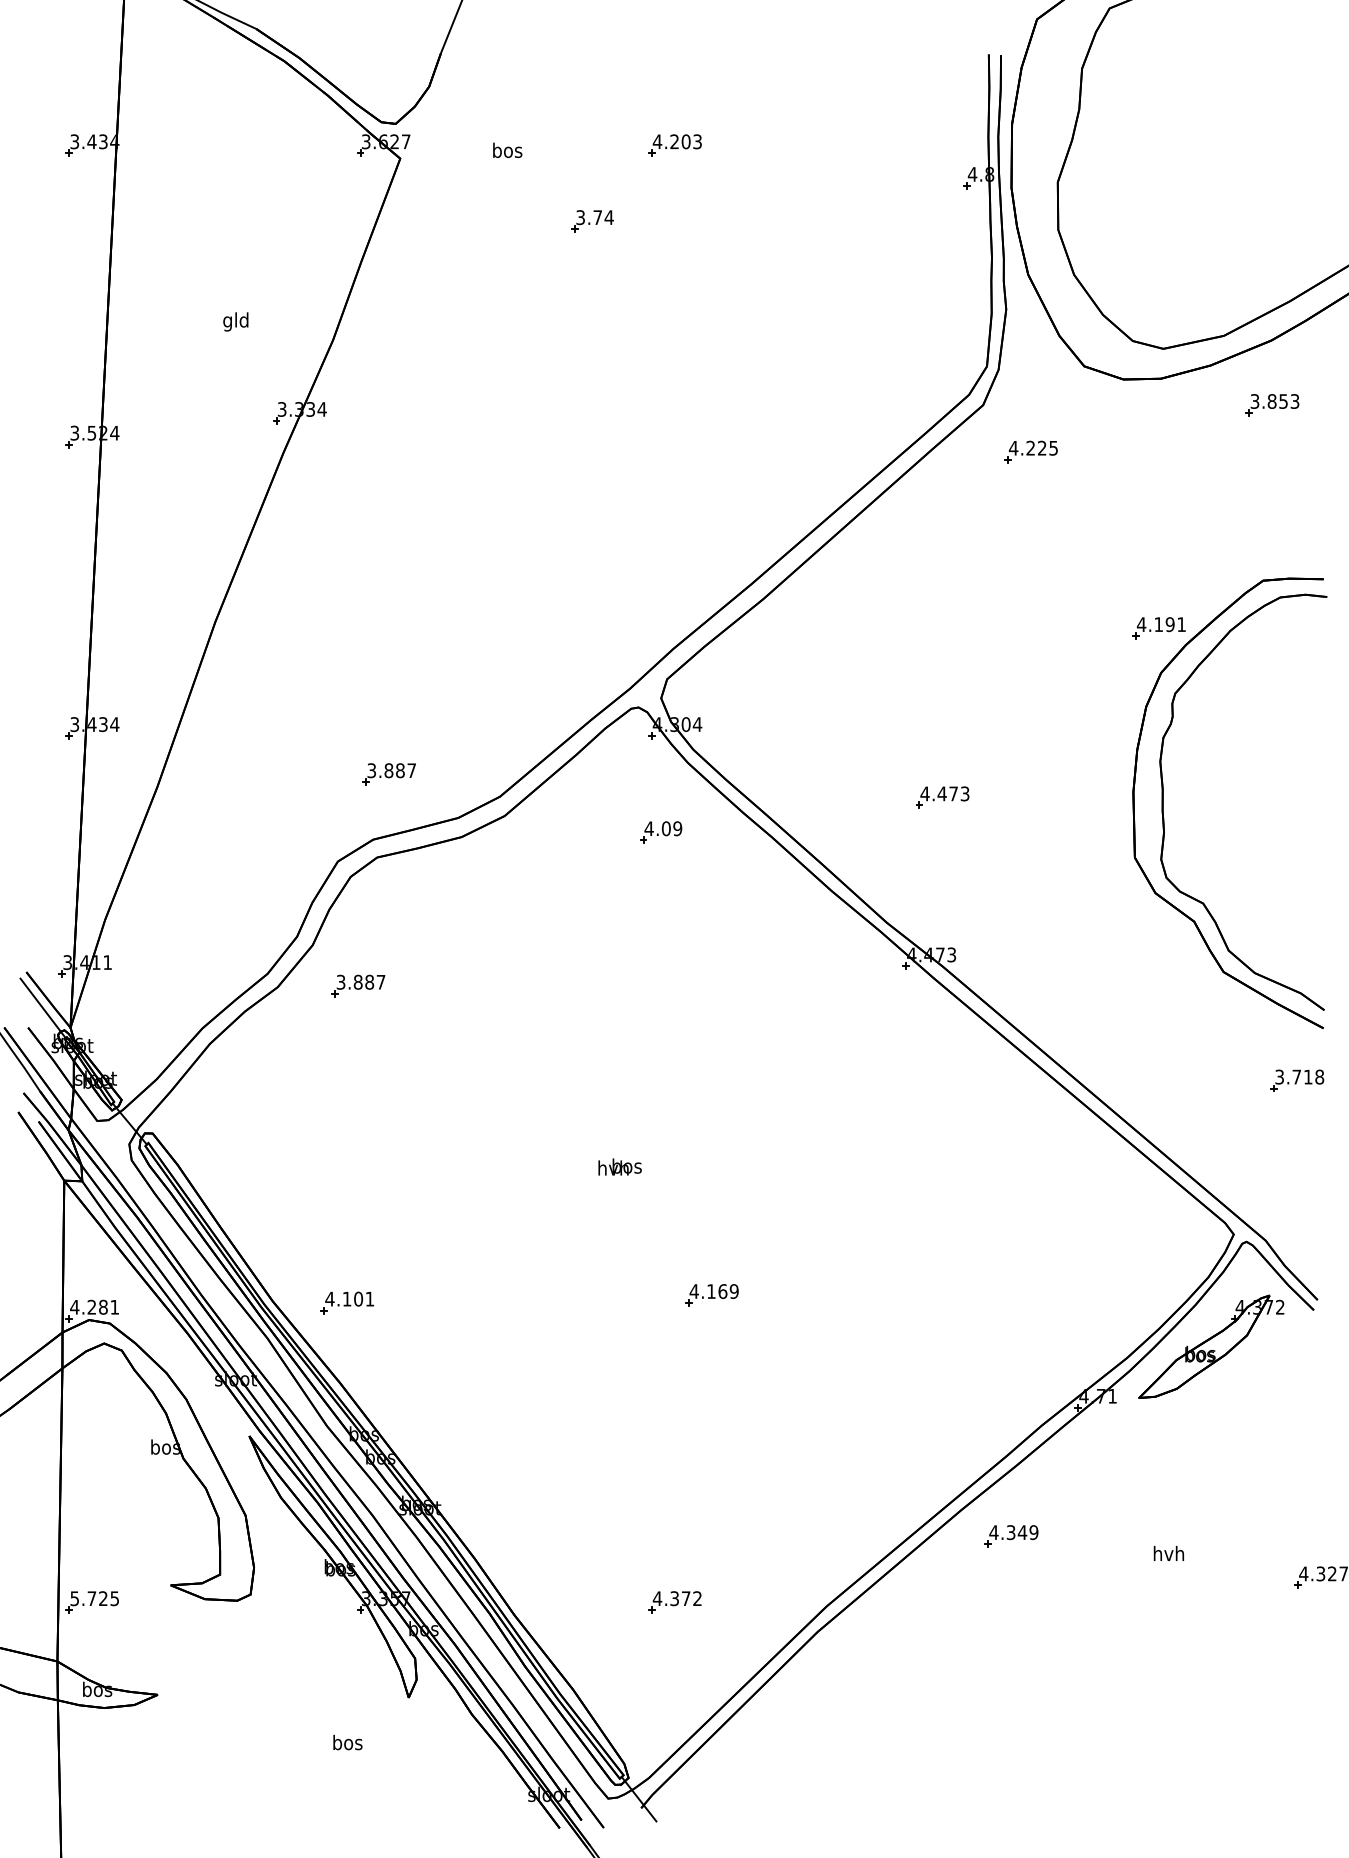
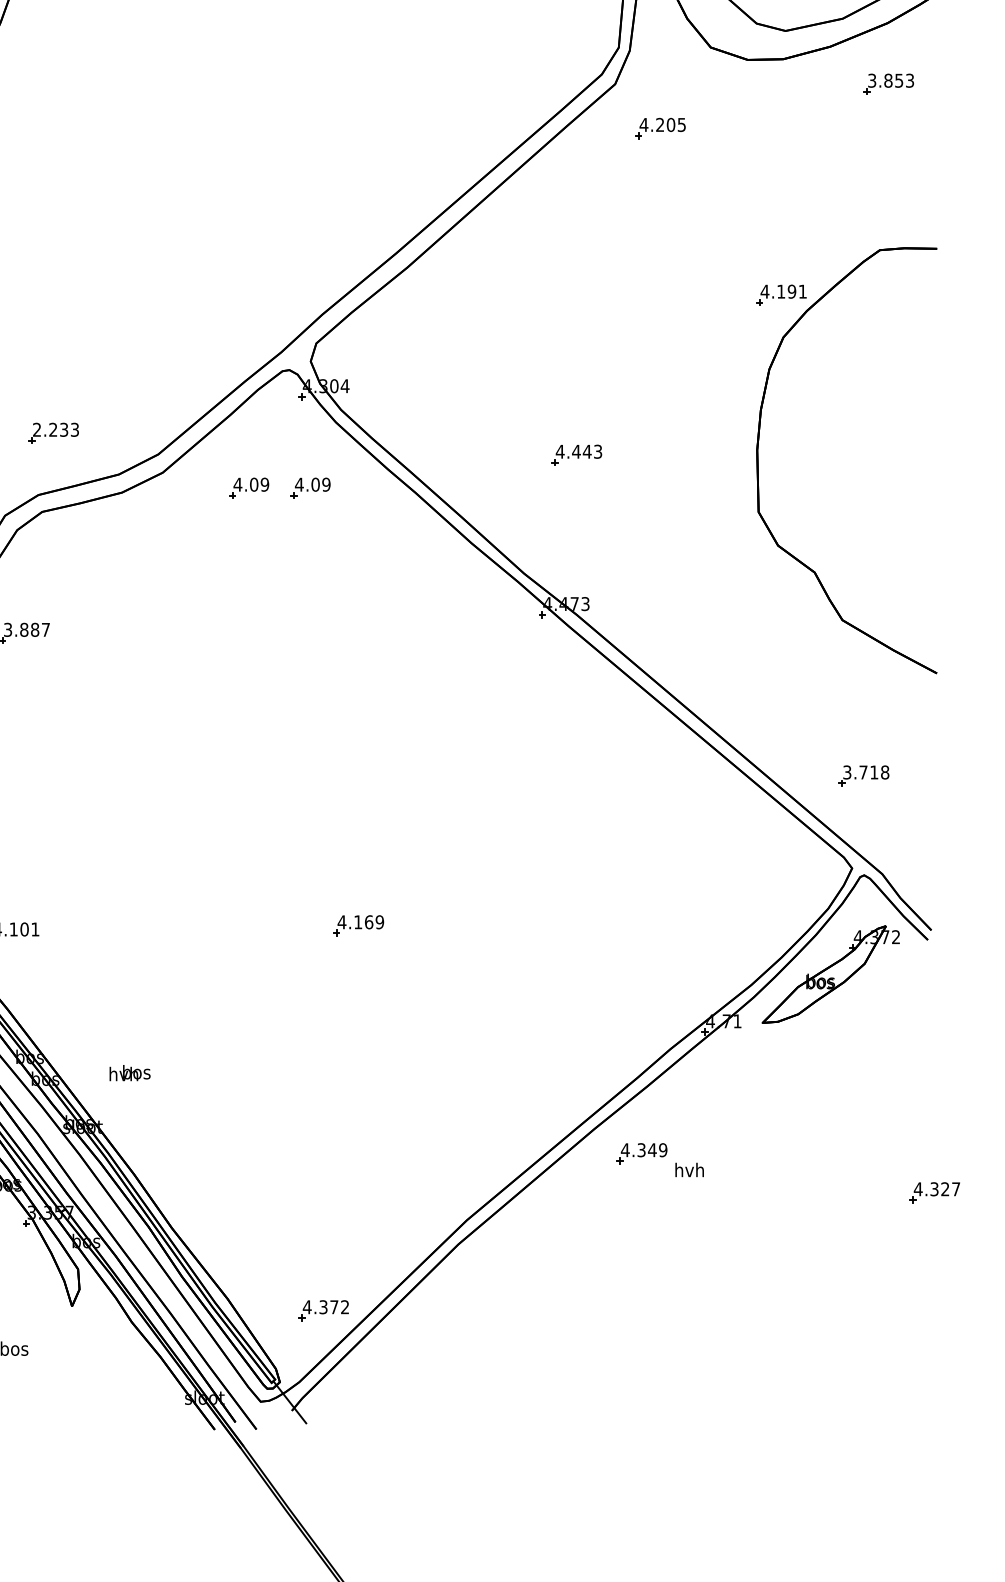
text: (1041, 447) -> (670, 124), 4.225 -> 4.205
text: (391, 770) -> (55, 429), 3.887 -> 2.233
text: (953, 793) -> (587, 451), 4.473 -> 4.443
part: (1163, 801) -> (785, 458), removed
part: (596, 832) -> (249, 488), added
part: (1297, 1080) -> (864, 775), moved
text: (619, 1166) -> (129, 1072), moved
text: (1168, 1553) -> (689, 1169), moved
part: (674, 1602) -> (323, 1310), moved

